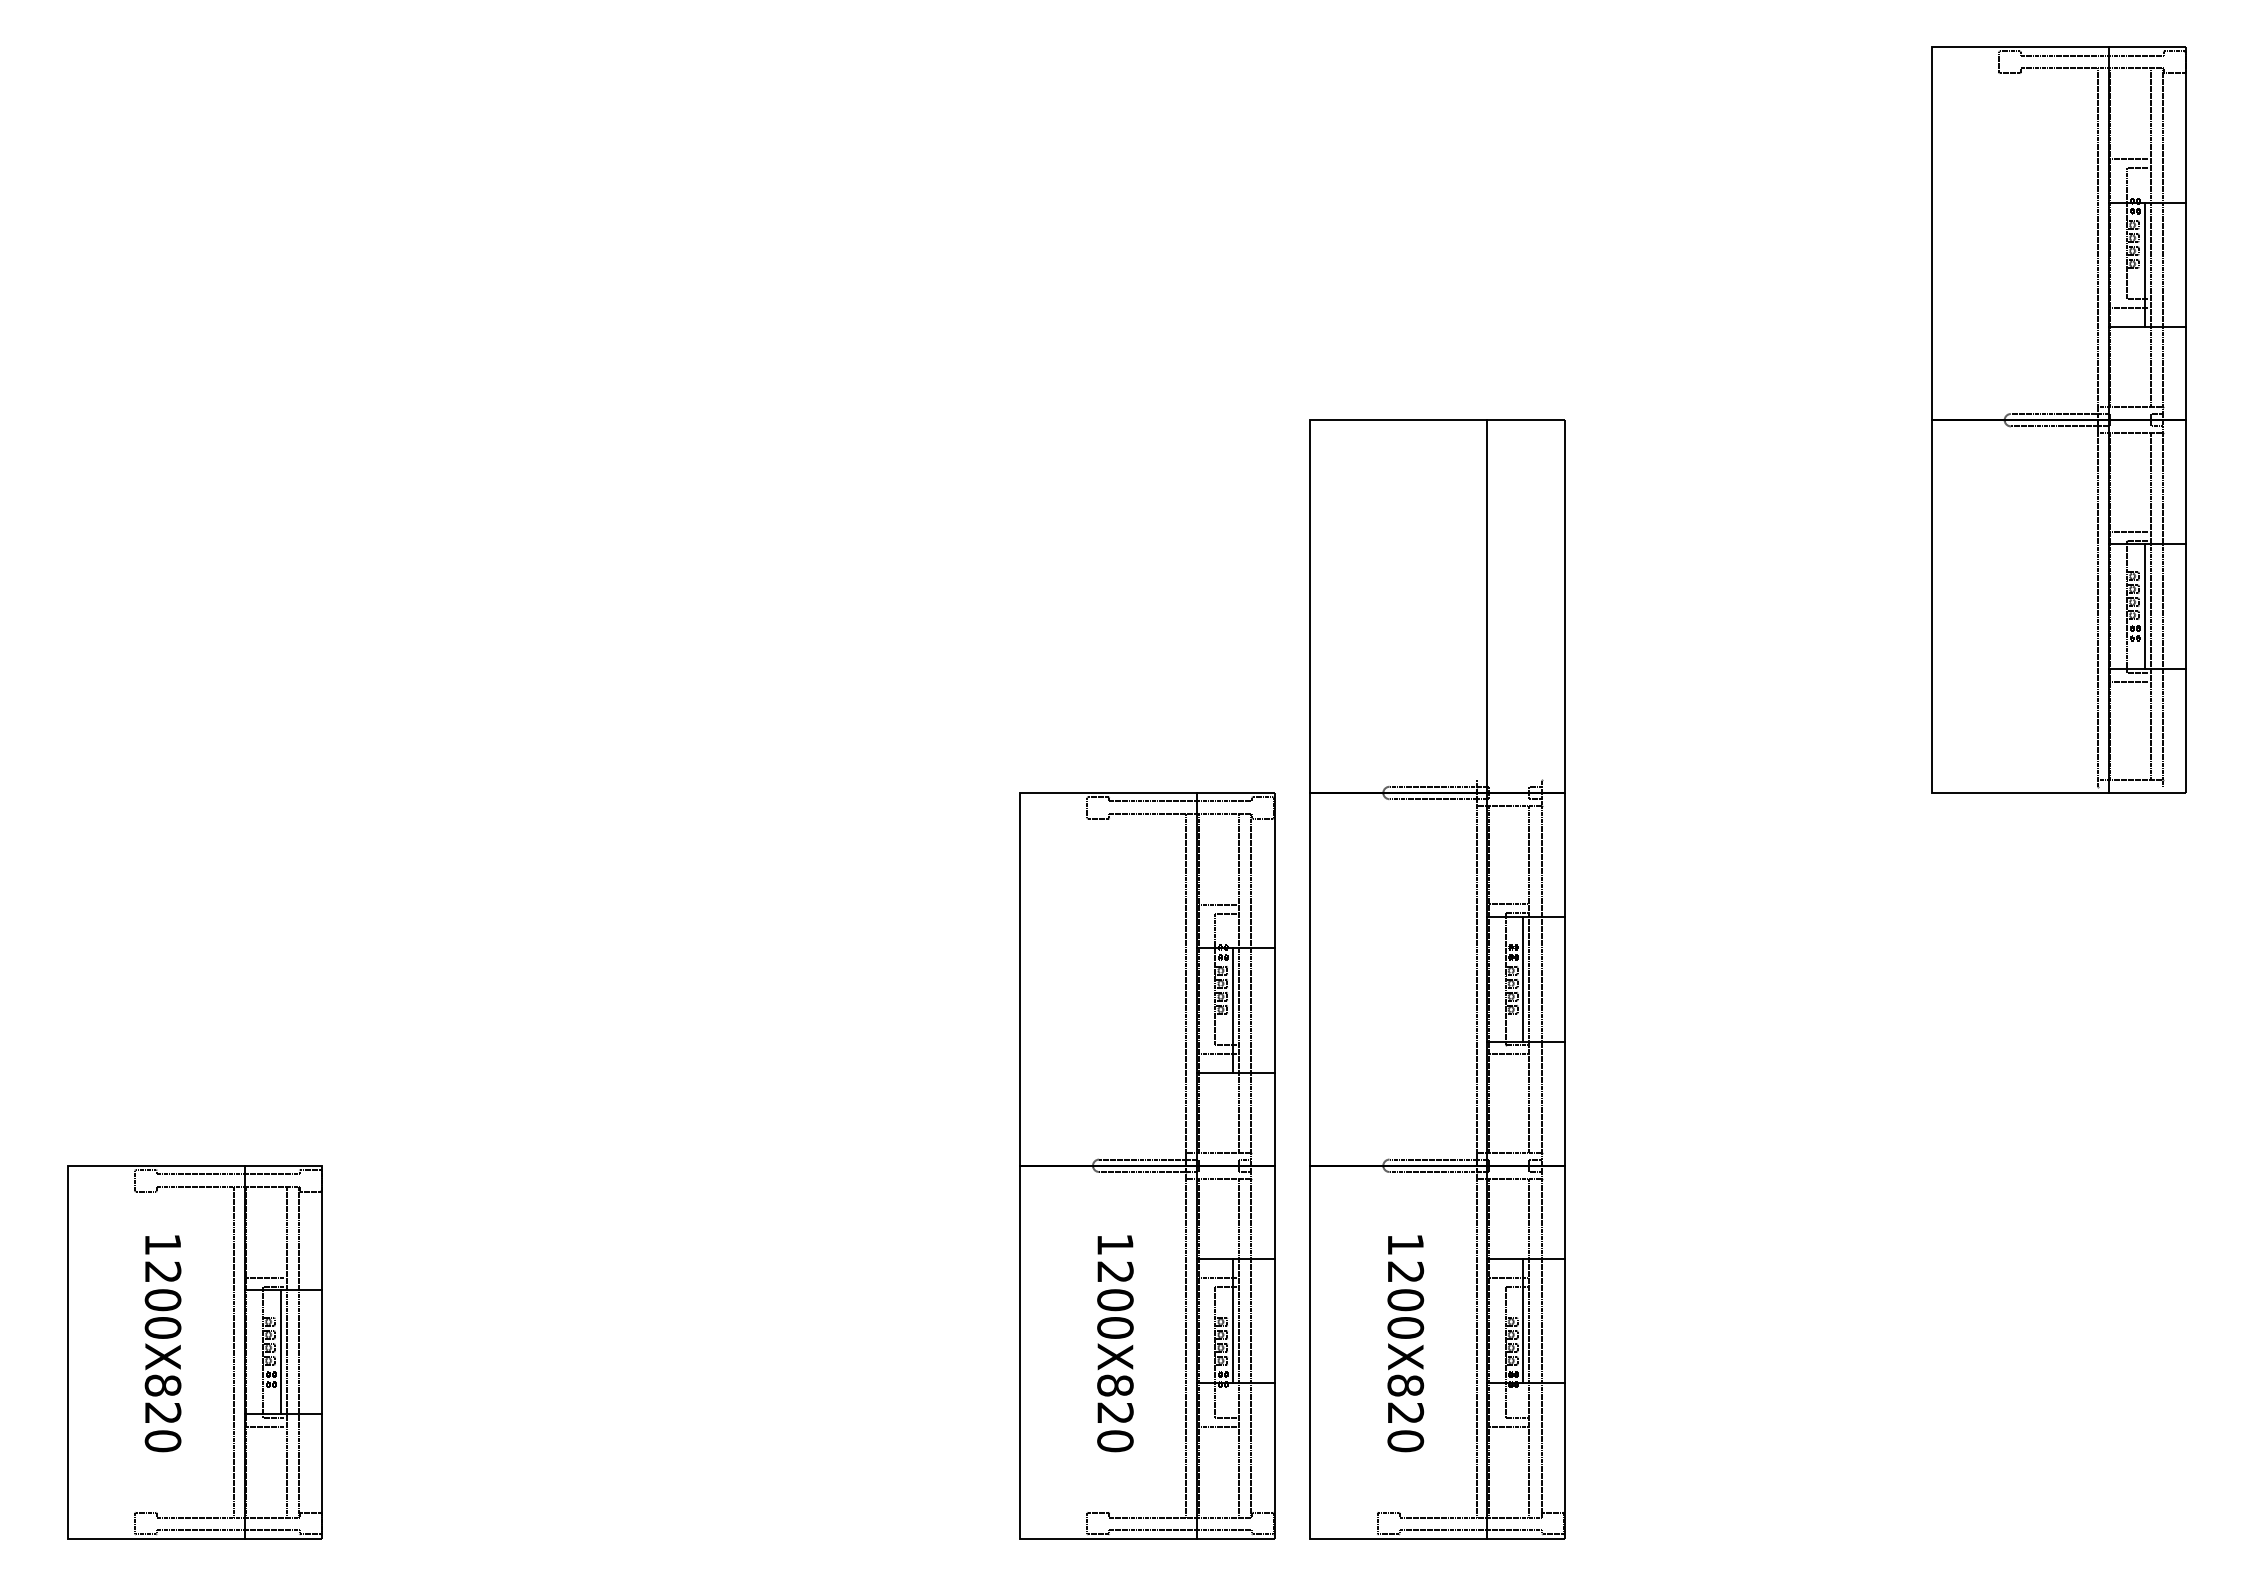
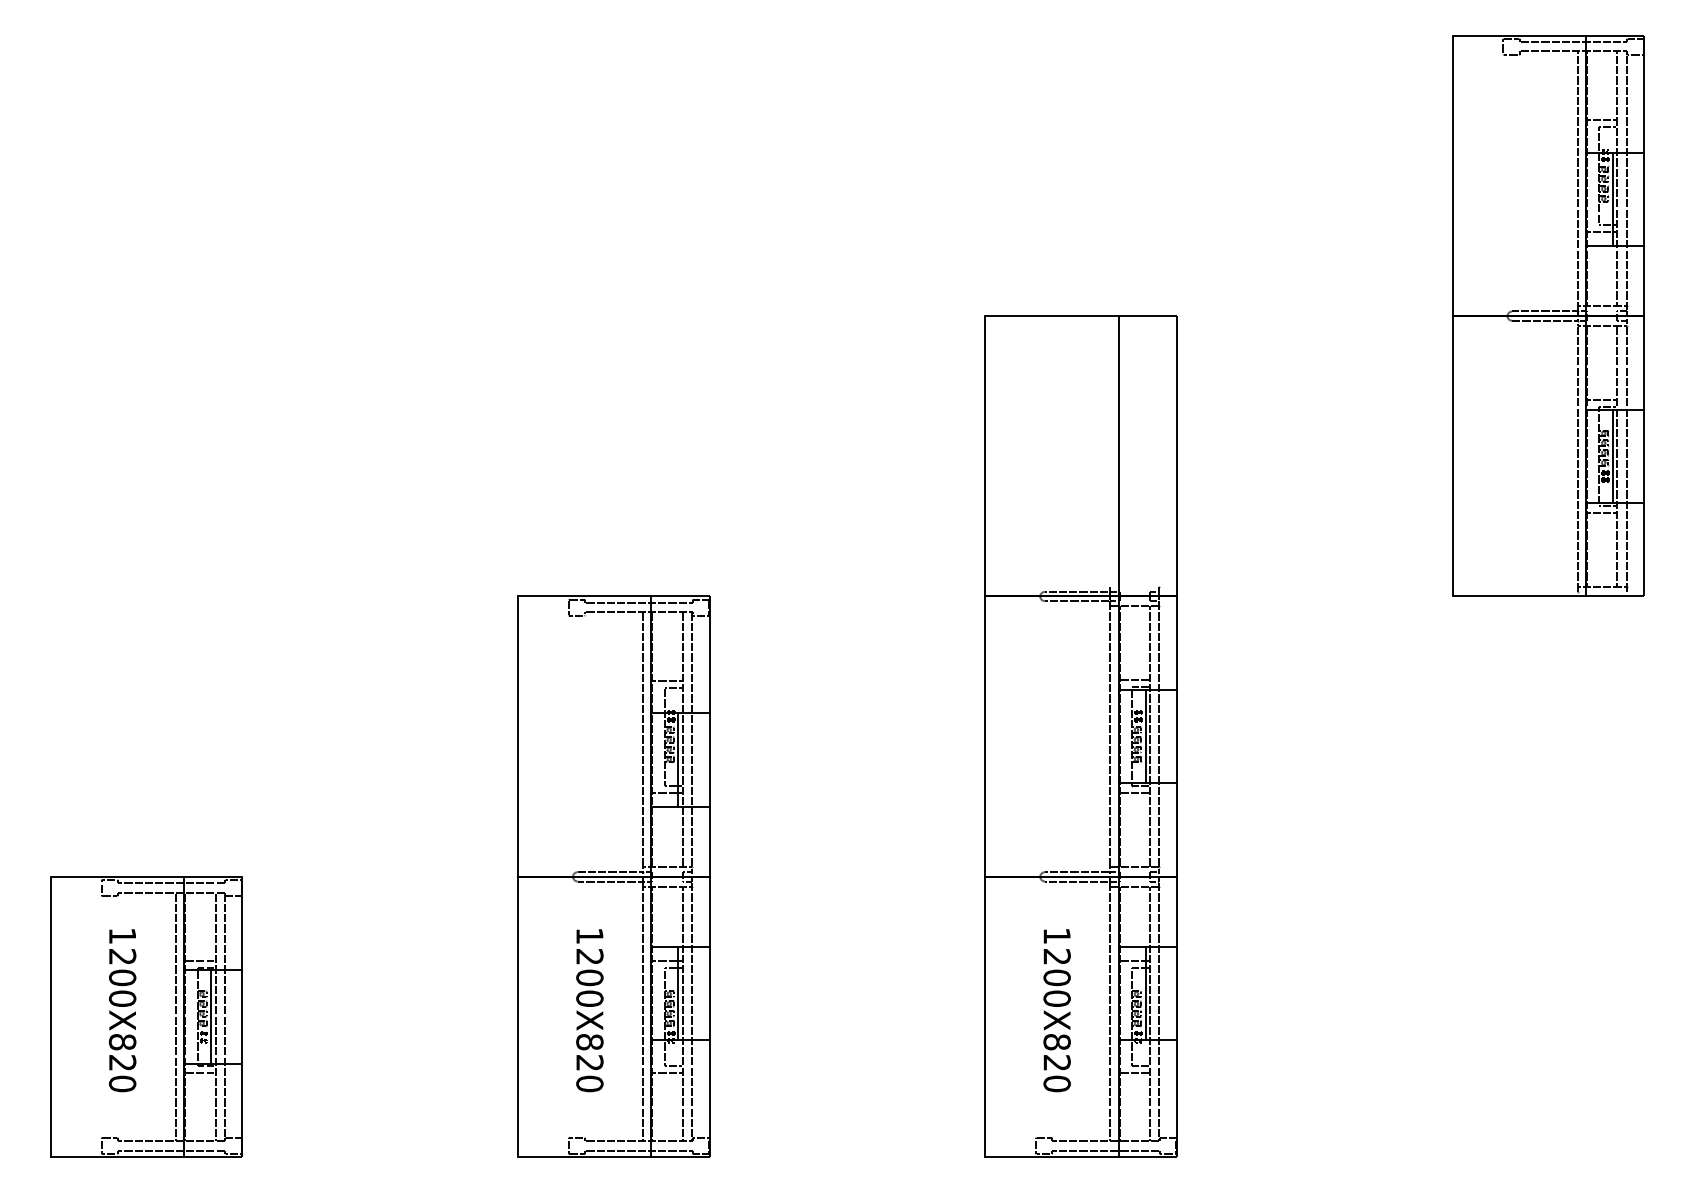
part: (1147, 1165) -> (614, 876), moved

